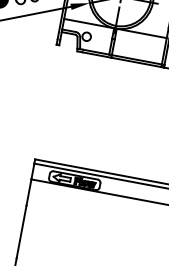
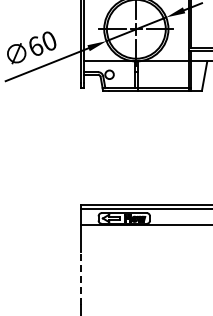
line: (21, 231) -> (81, 278), solid -> dashed

